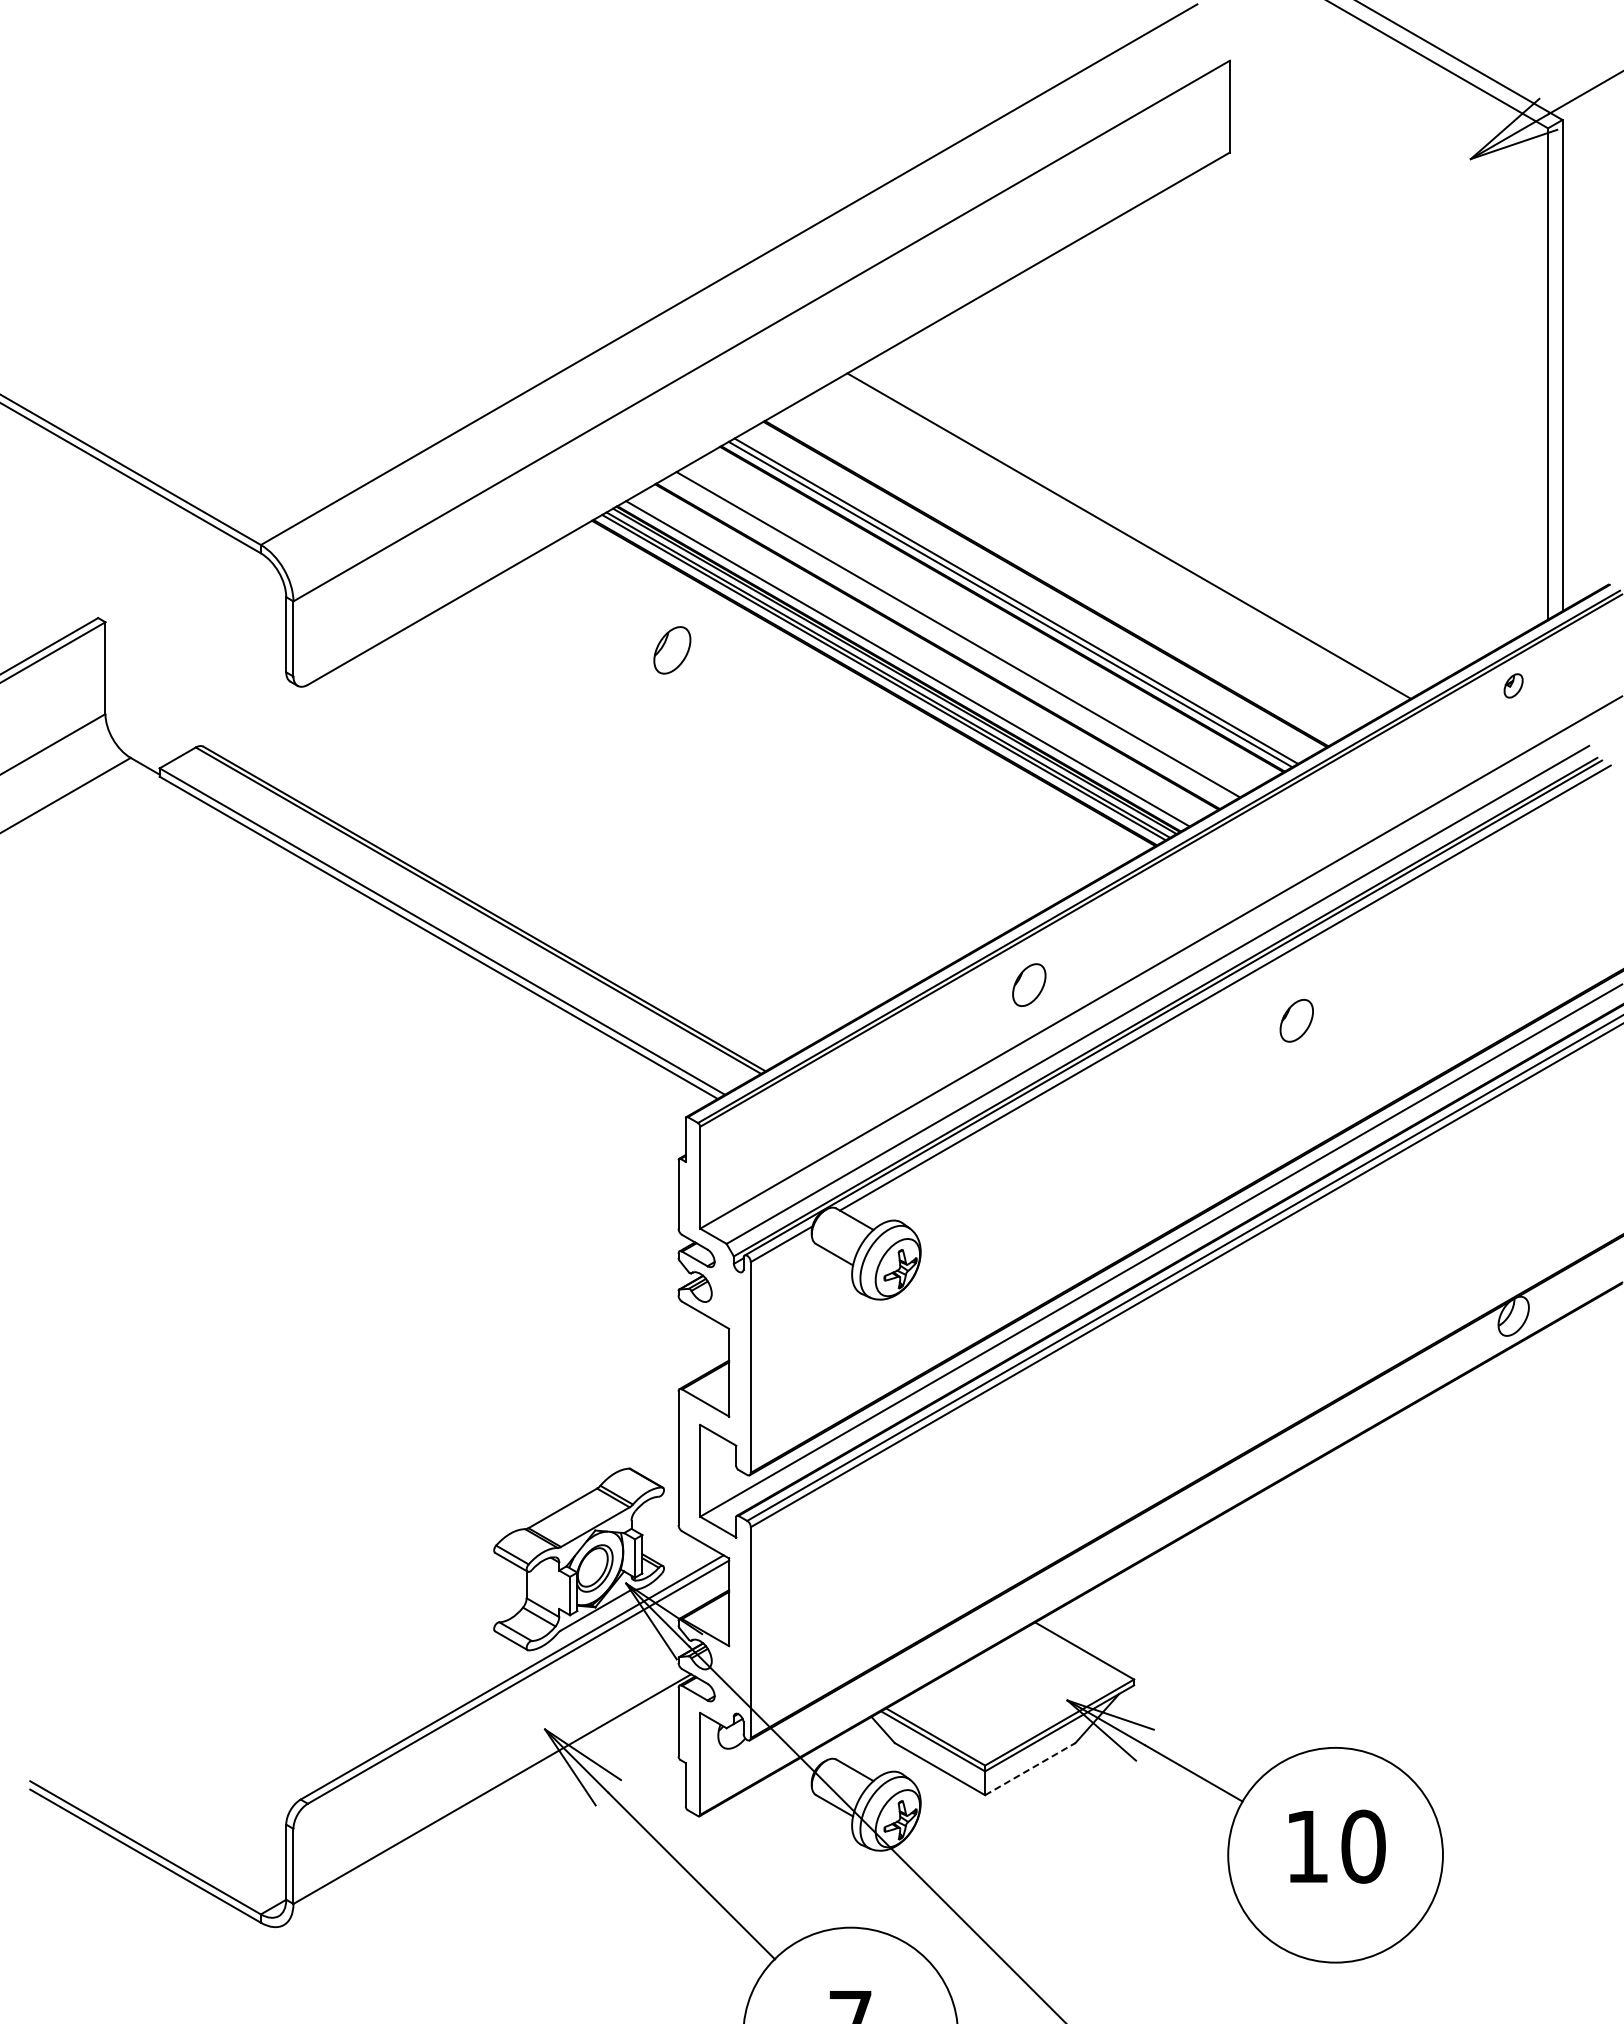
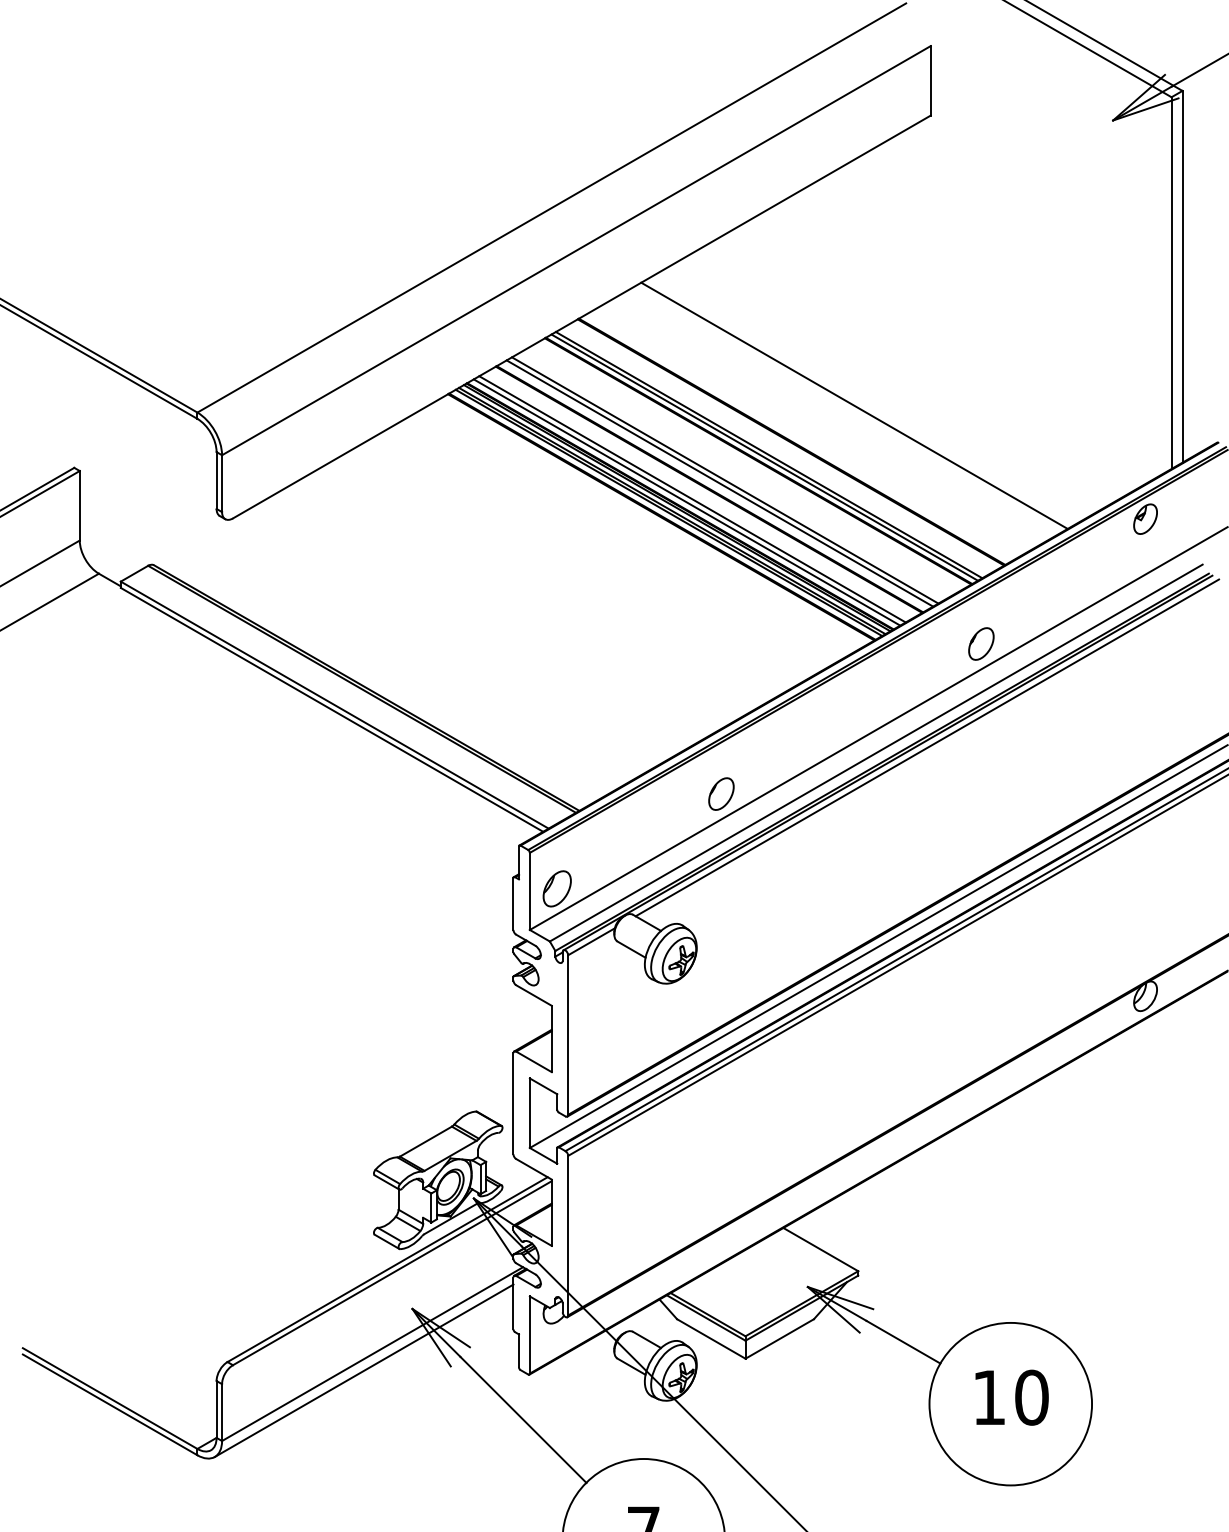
line: (951, 638) -> (720, 483), added
part: (672, 650) -> (557, 888), moved
line: (914, 659) -> (692, 499), added
part: (1513, 685) -> (1145, 518), size x1.67
part: (1029, 984) -> (721, 793), moved
part: (1296, 1020) -> (981, 643), moved
line: (1030, 1768) -> (779, 1338), dashed -> solid
line: (480, 1811) -> (363, 1371), added

